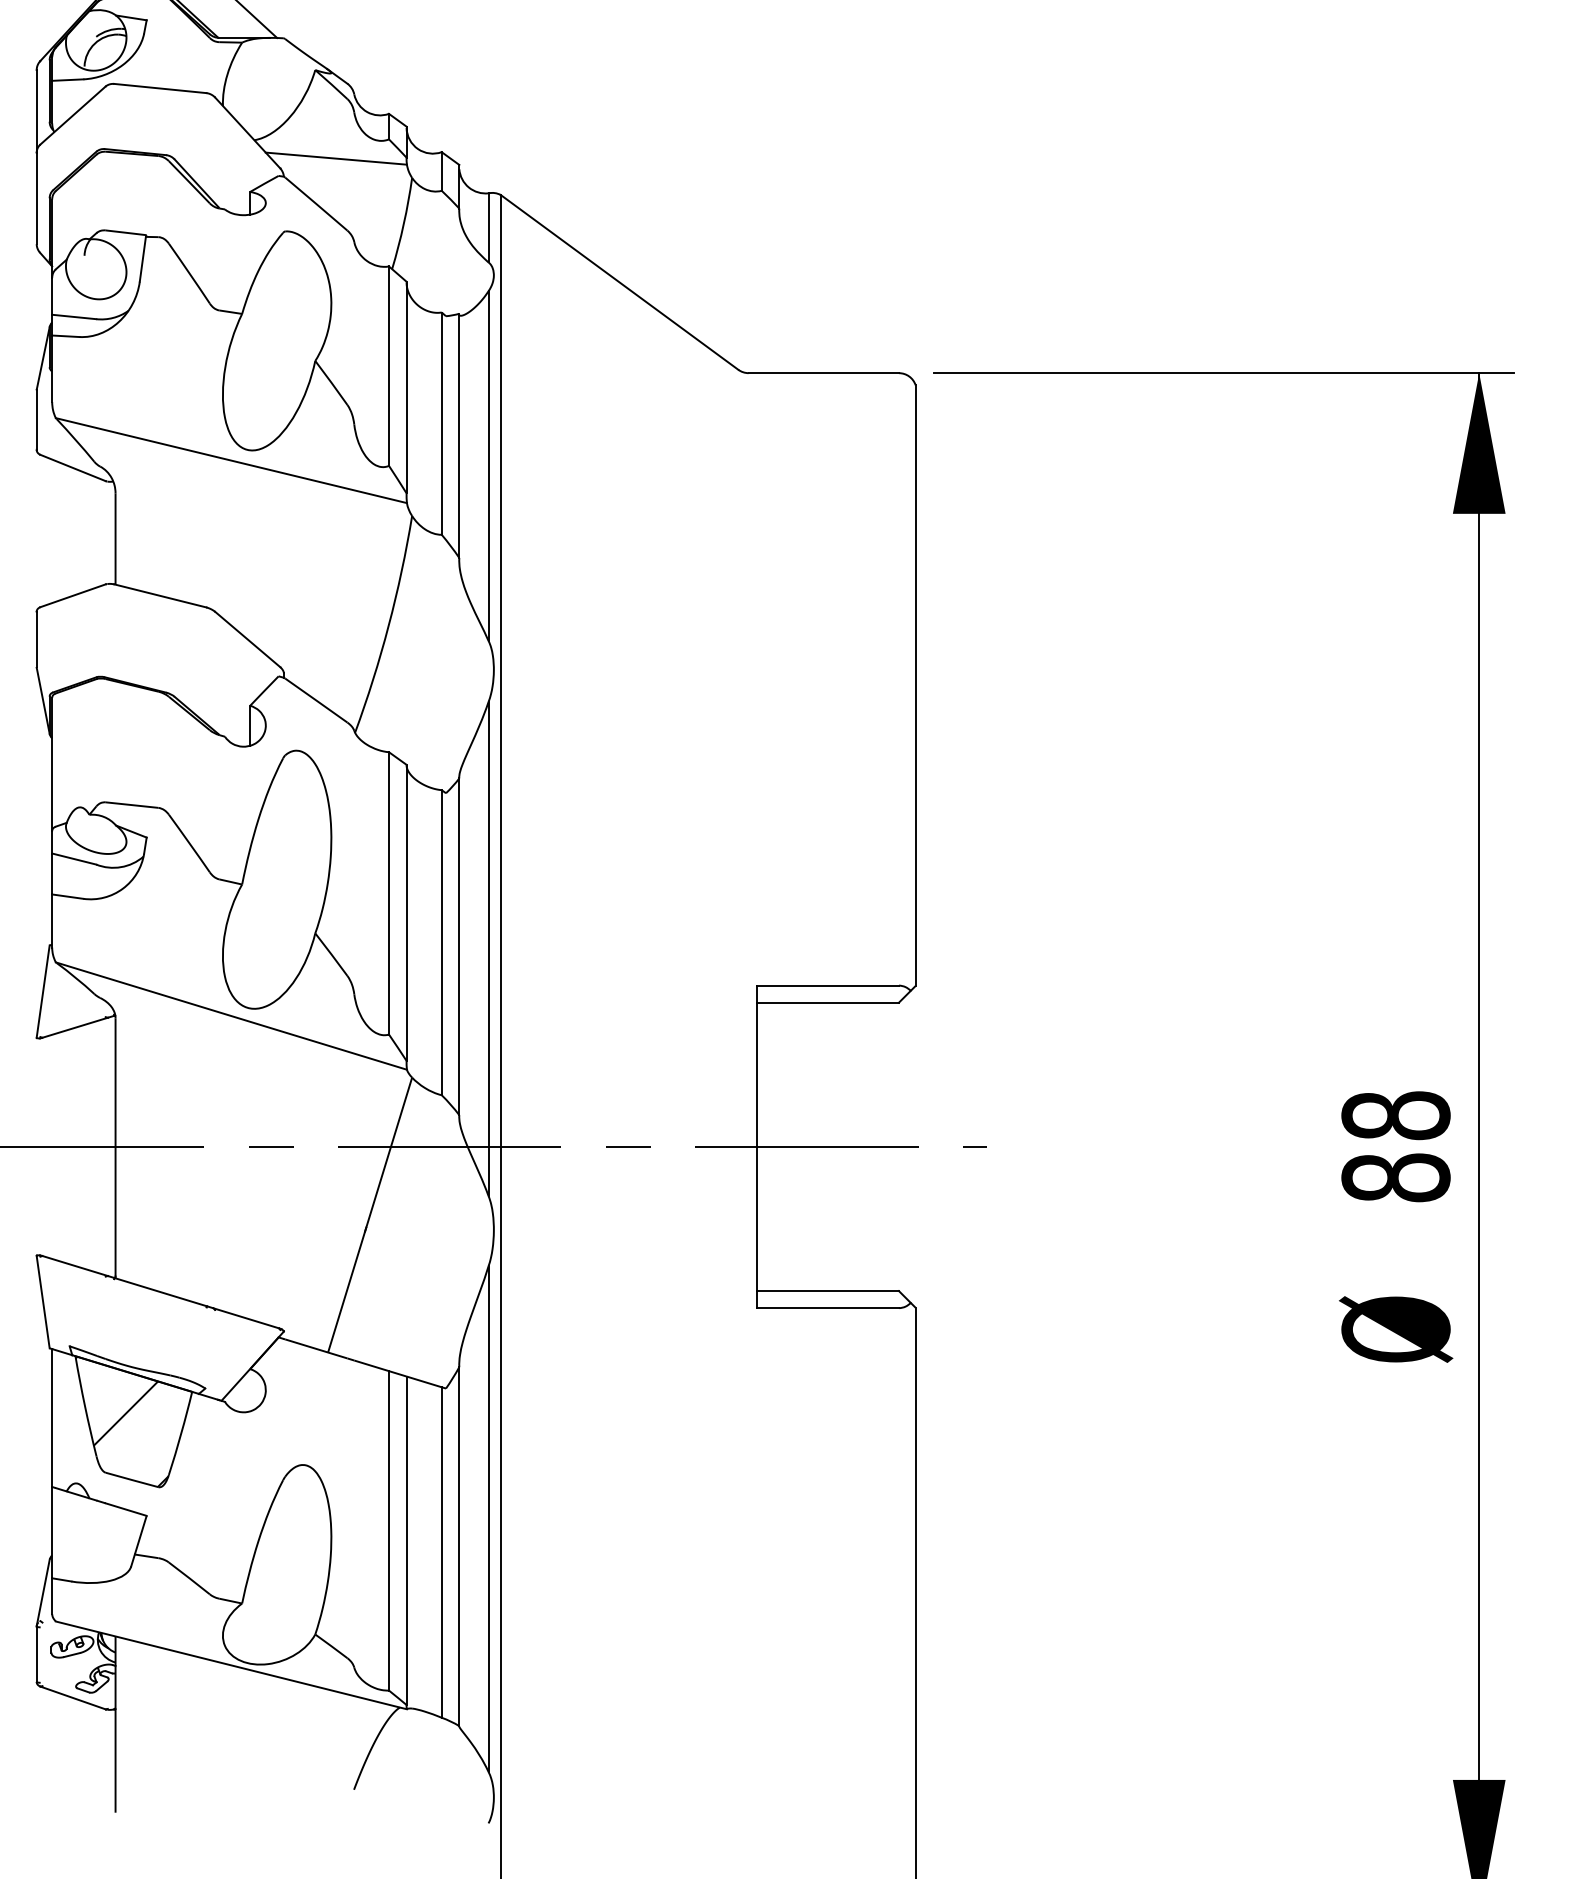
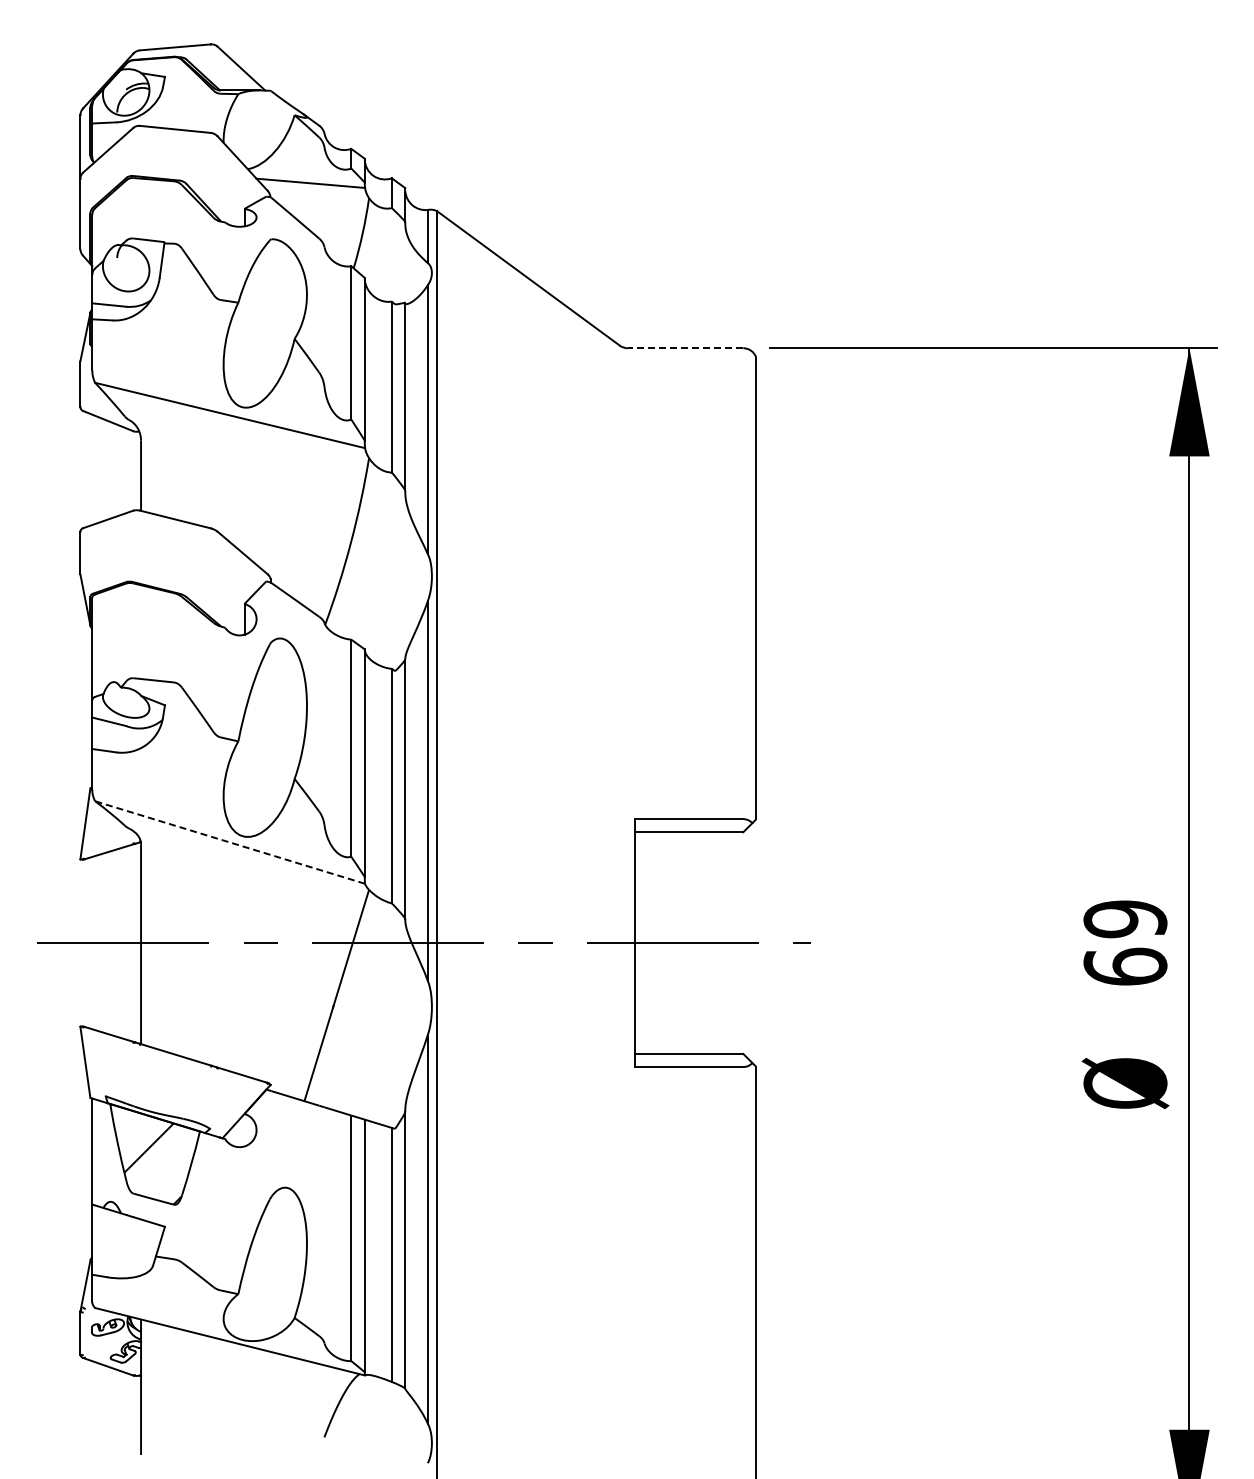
line: (823, 373) -> (685, 348), solid -> dashed
line: (230, 1016) -> (229, 842), solid -> dashed
text: (1396, 1146) -> (1125, 942), 88 -> 69

